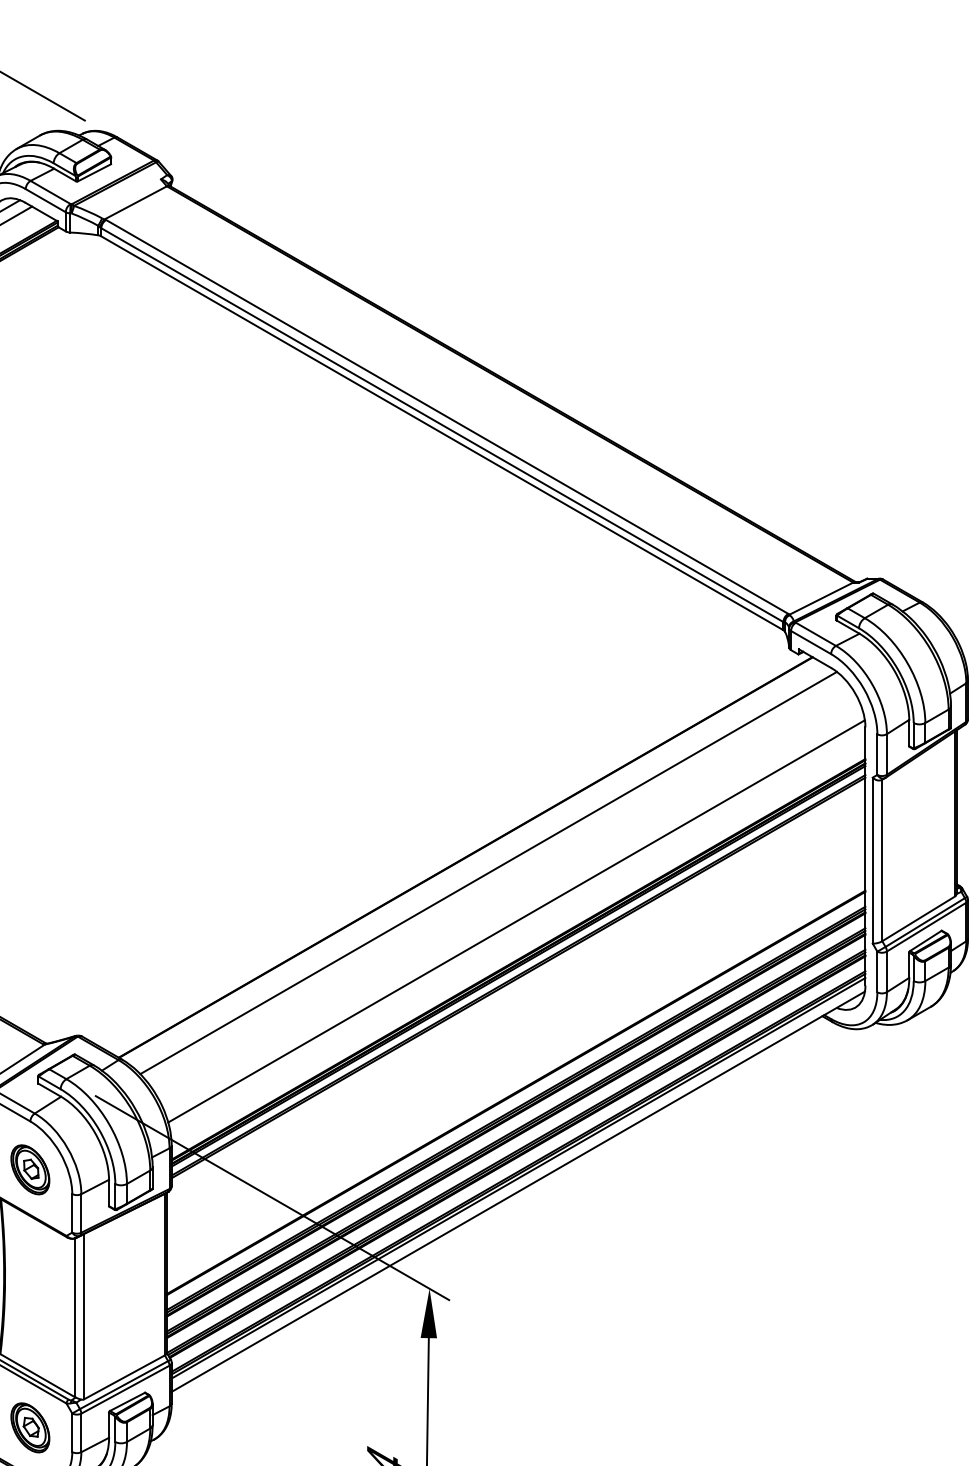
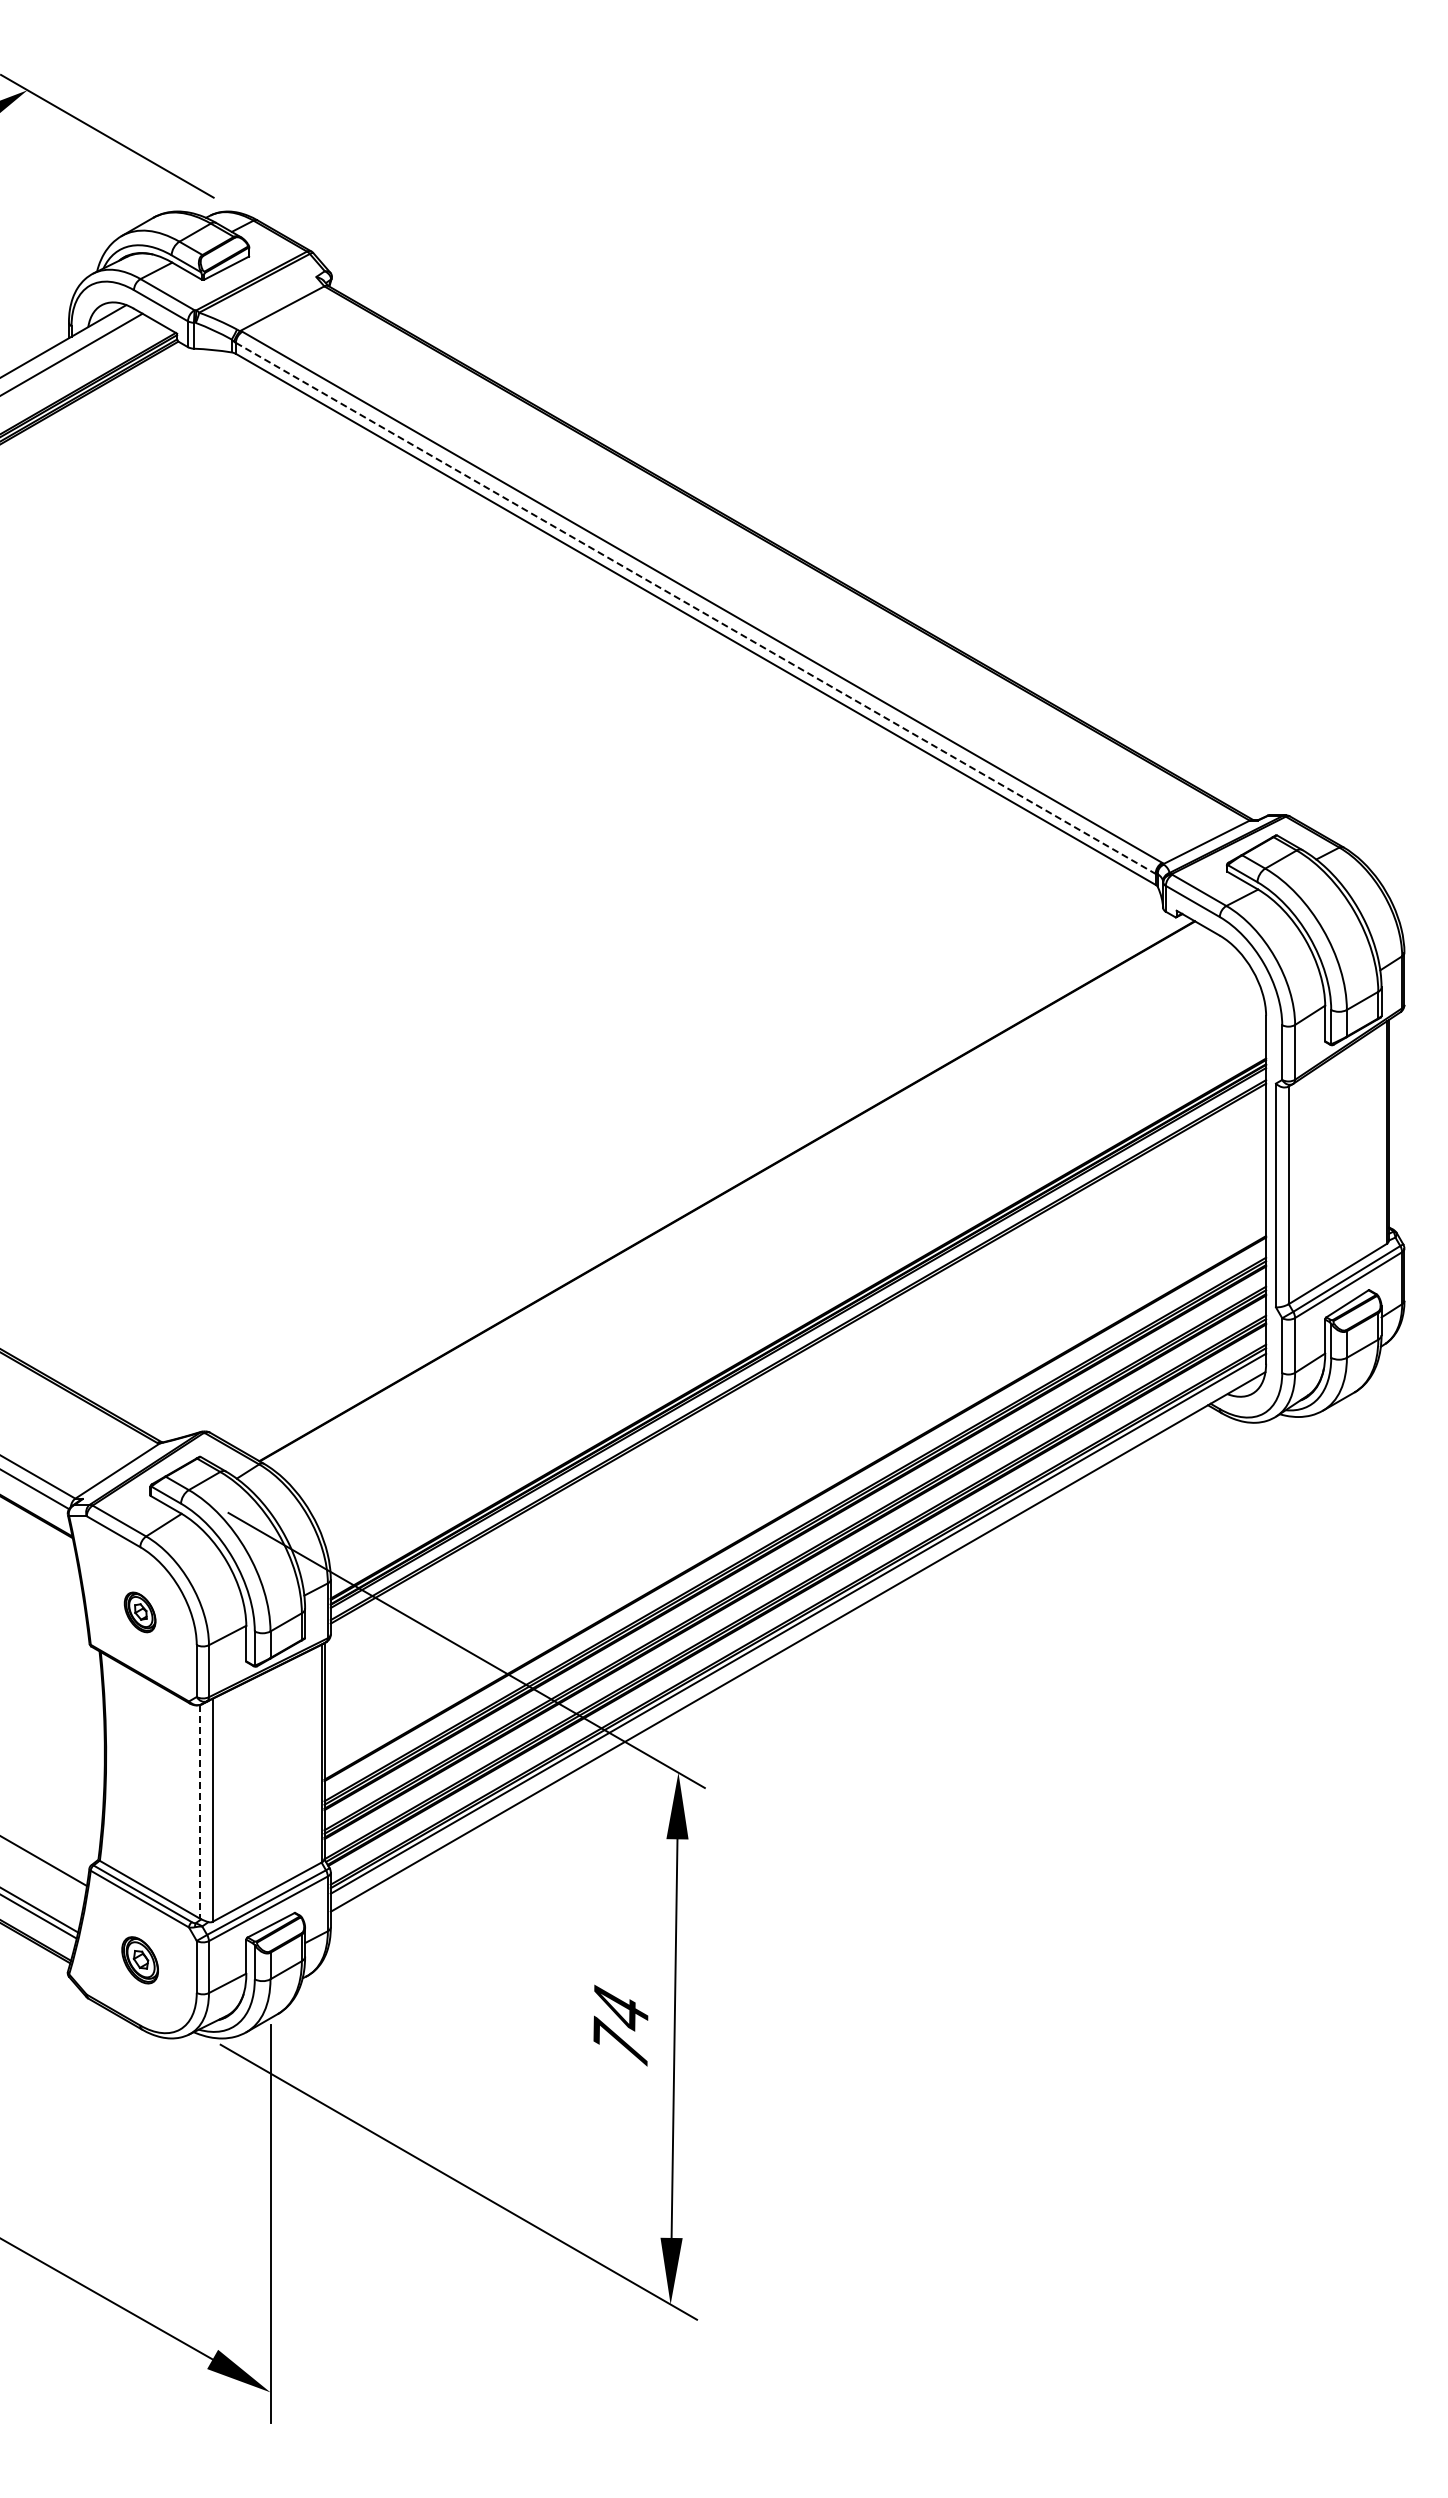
line: (442, 425) -> (695, 608), solid -> dashed
line: (488, 873) -> (757, 1212), removed
line: (516, 921) -> (795, 1277), removed
part: (29, 1169) -> (139, 1612), size x0.6
line: (75, 1318) -> (200, 1812), solid -> dashed
part: (29, 1428) -> (139, 1960), size x0.7

